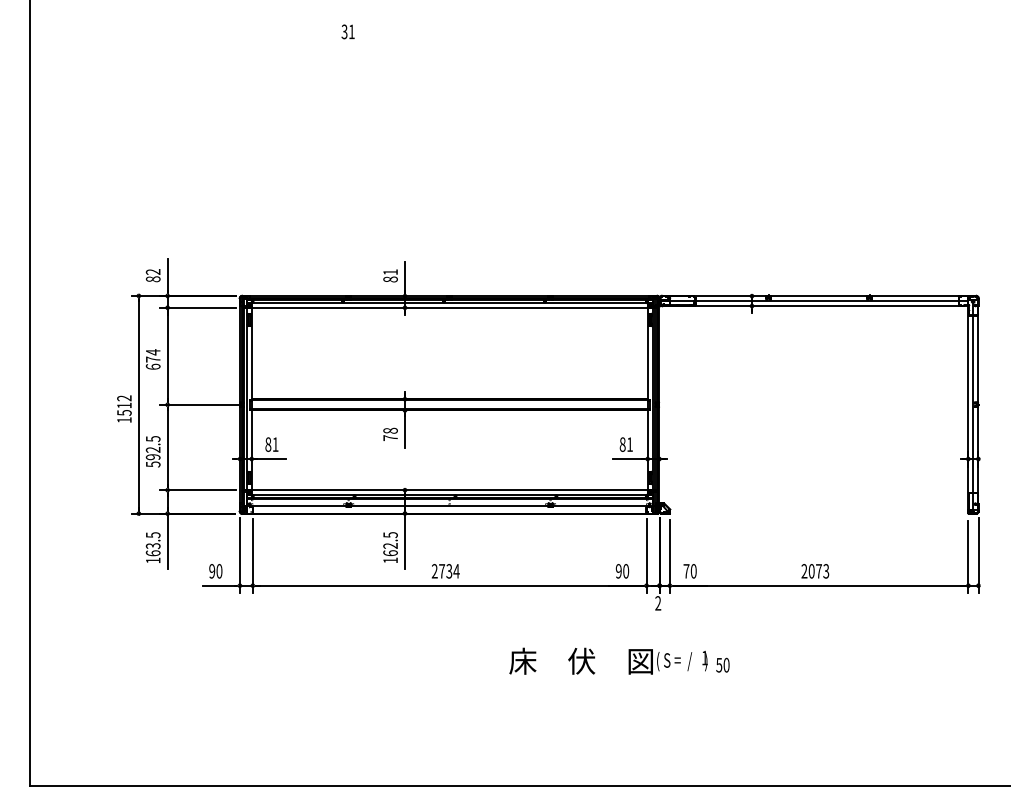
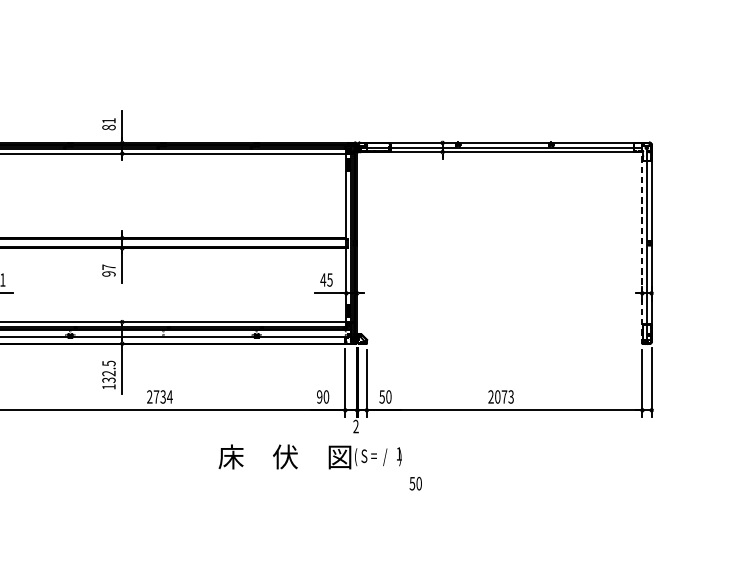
line: (968, 405) -> (642, 243), solid -> dashed
text: (390, 434) -> (108, 270), 78 -> 97
text: (625, 444) -> (325, 279), 81 -> 45
text: (390, 553) -> (108, 380), 162.5 -> 132.5
text: (686, 571) -> (382, 397), 70 -> 50
text: (608, 660) -> (310, 456), moved

